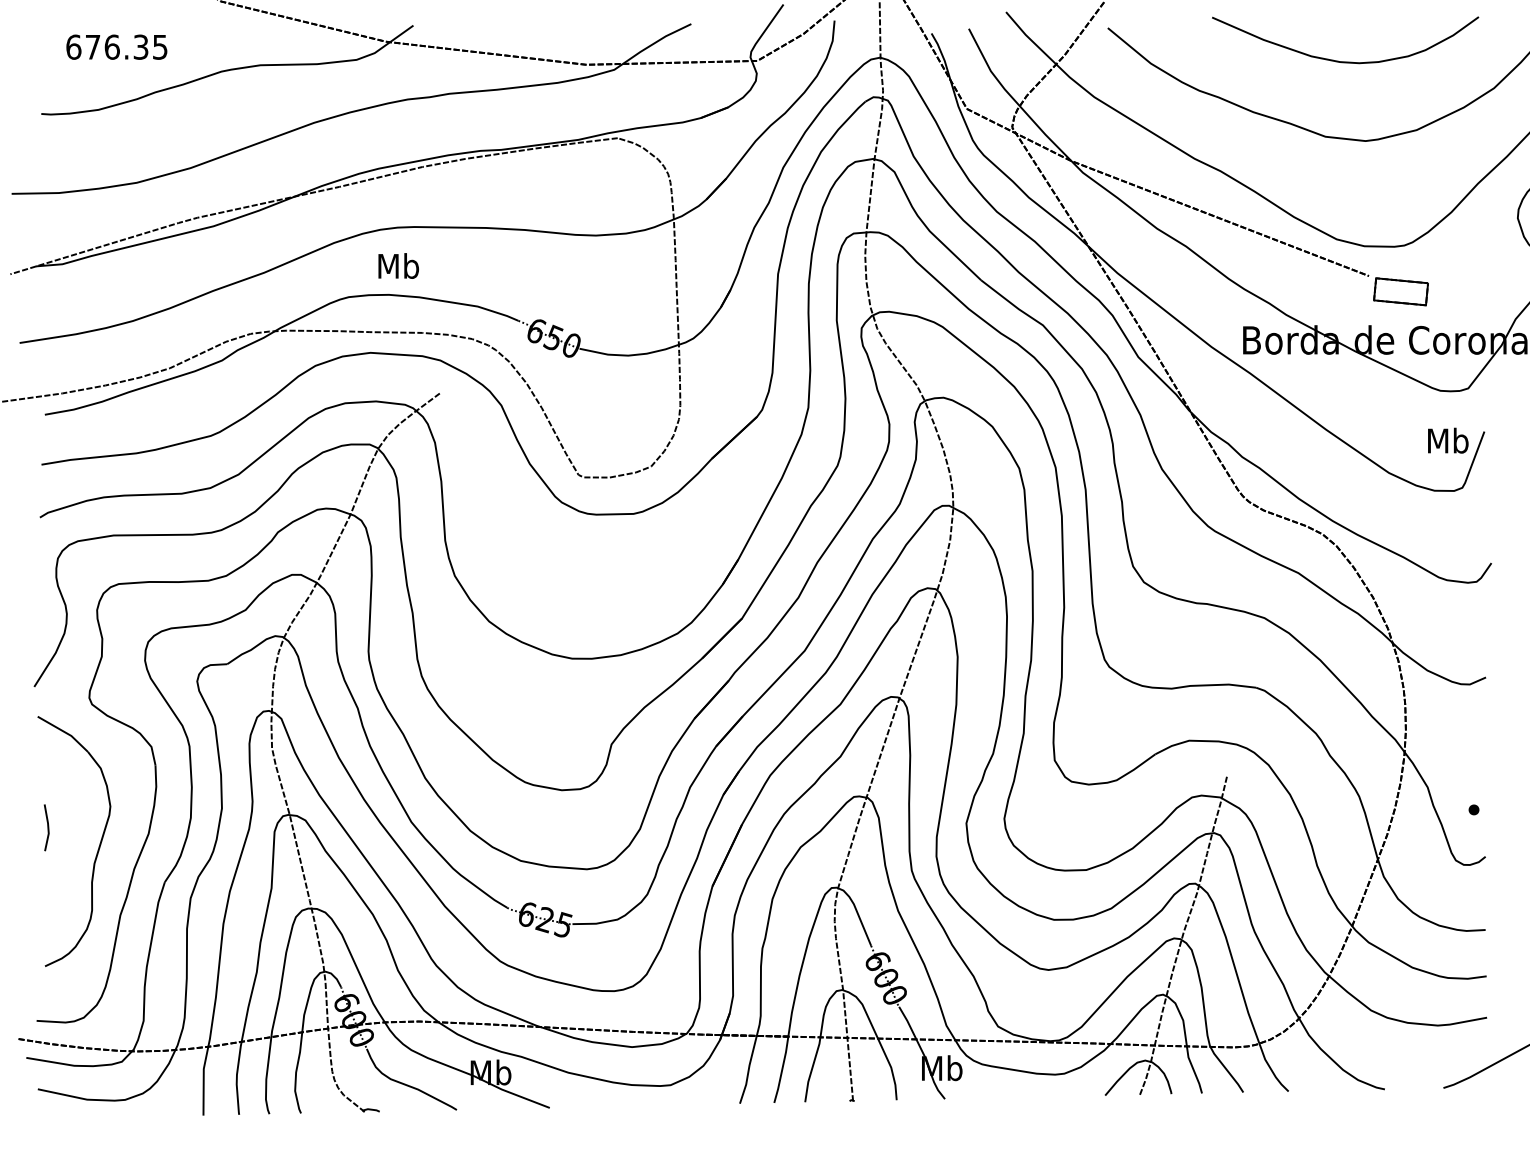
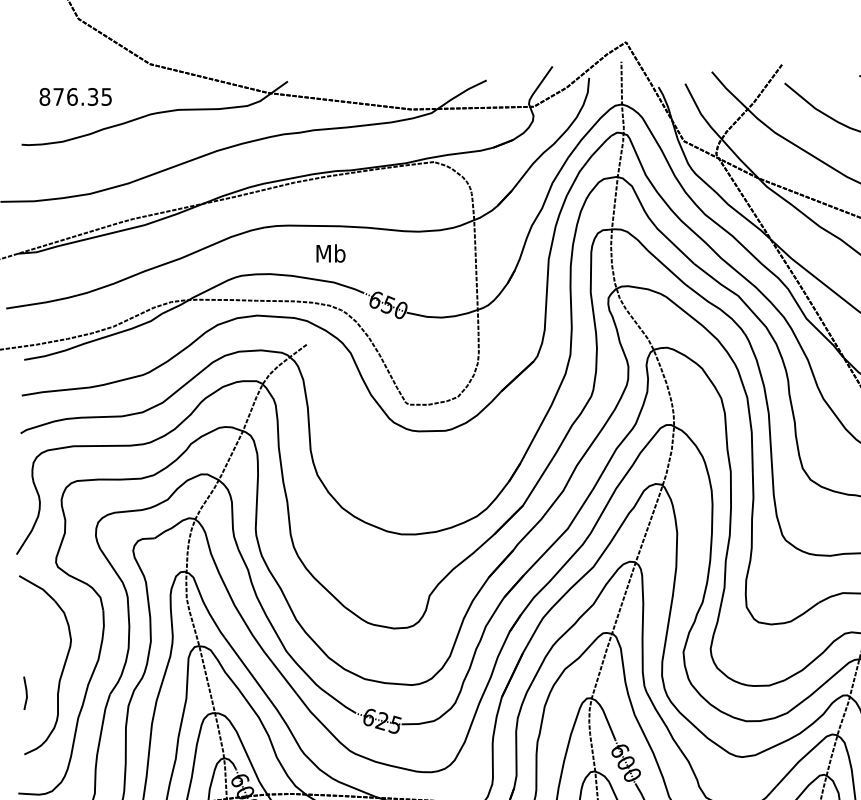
text: (73, 46) -> (44, 96), 676.35 -> 876.35
text: (398, 265) -> (330, 253), moved
line: (47, 827) -> (26, 693), moved

